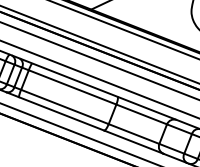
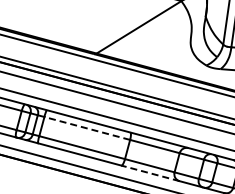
line: (71, 87) -> (86, 128), solid -> dashed
line: (133, 142) -> (150, 173), solid -> dashed

